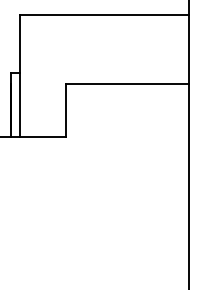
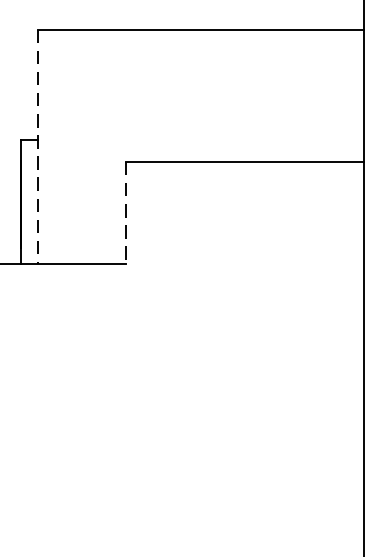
line: (19, 76) -> (37, 147), solid -> dashed
line: (65, 110) -> (125, 212), solid -> dashed

